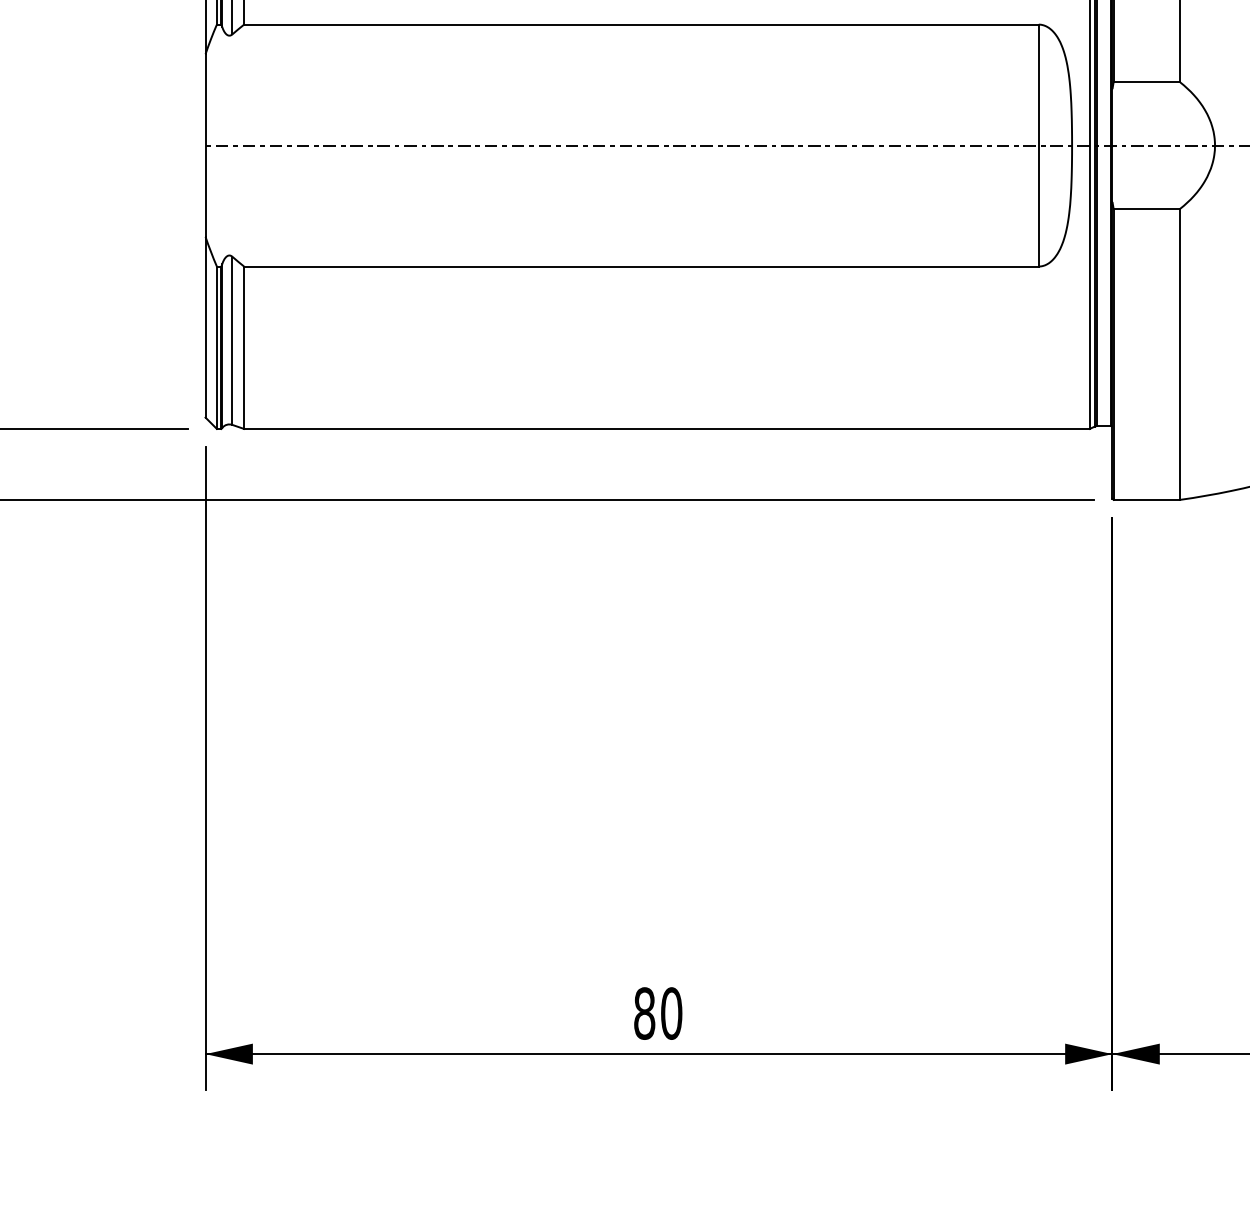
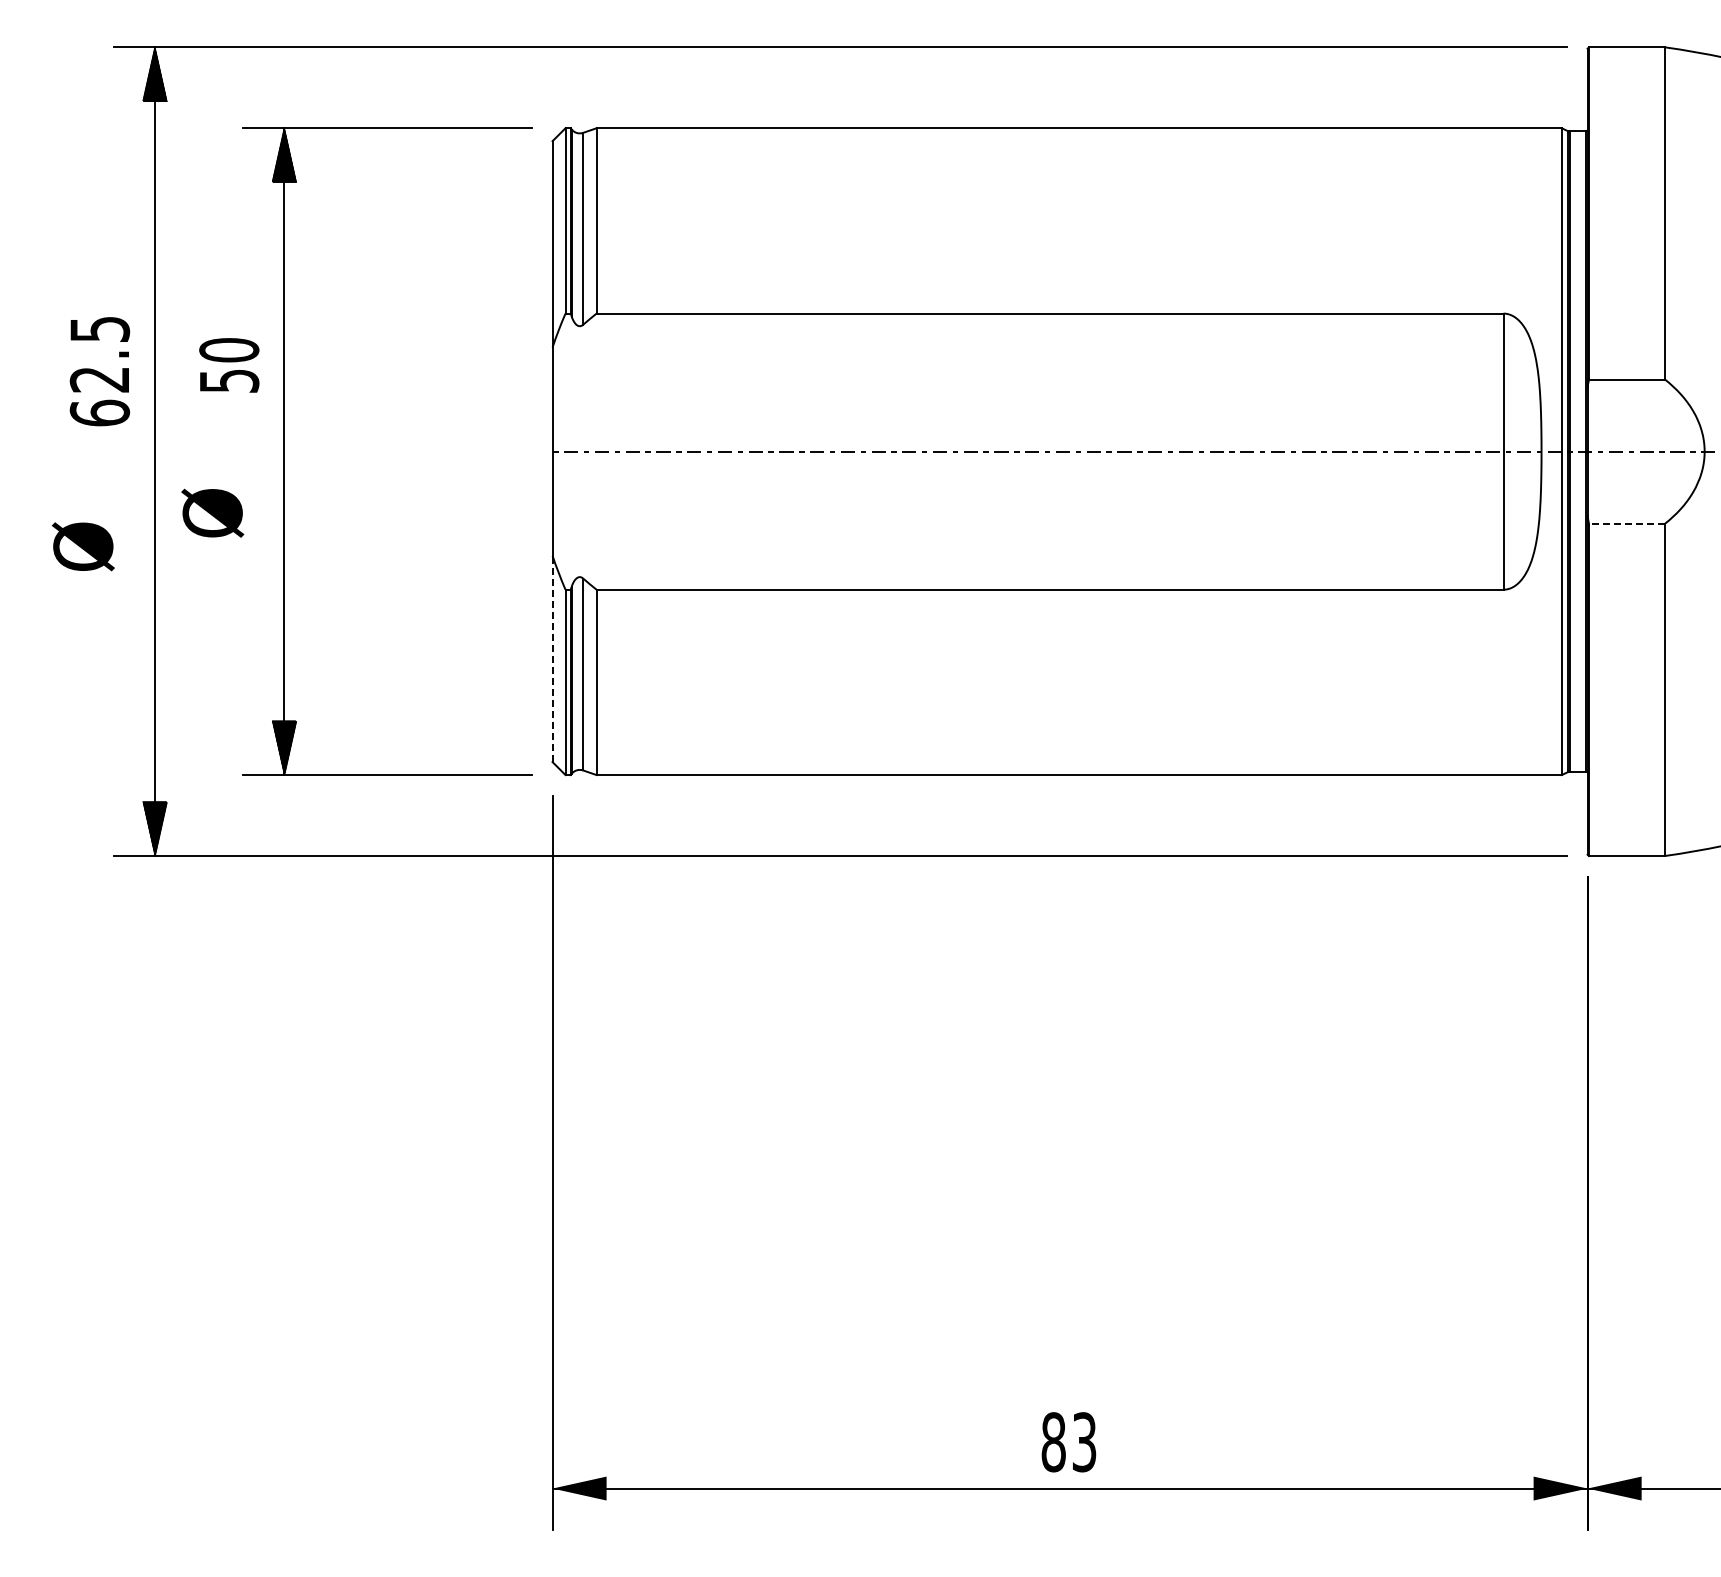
line: (1146, 208) -> (1626, 523), solid -> dashed
line: (205, 326) -> (552, 658), solid -> dashed
text: (671, 1013) -> (1084, 1442), 80 -> 83

